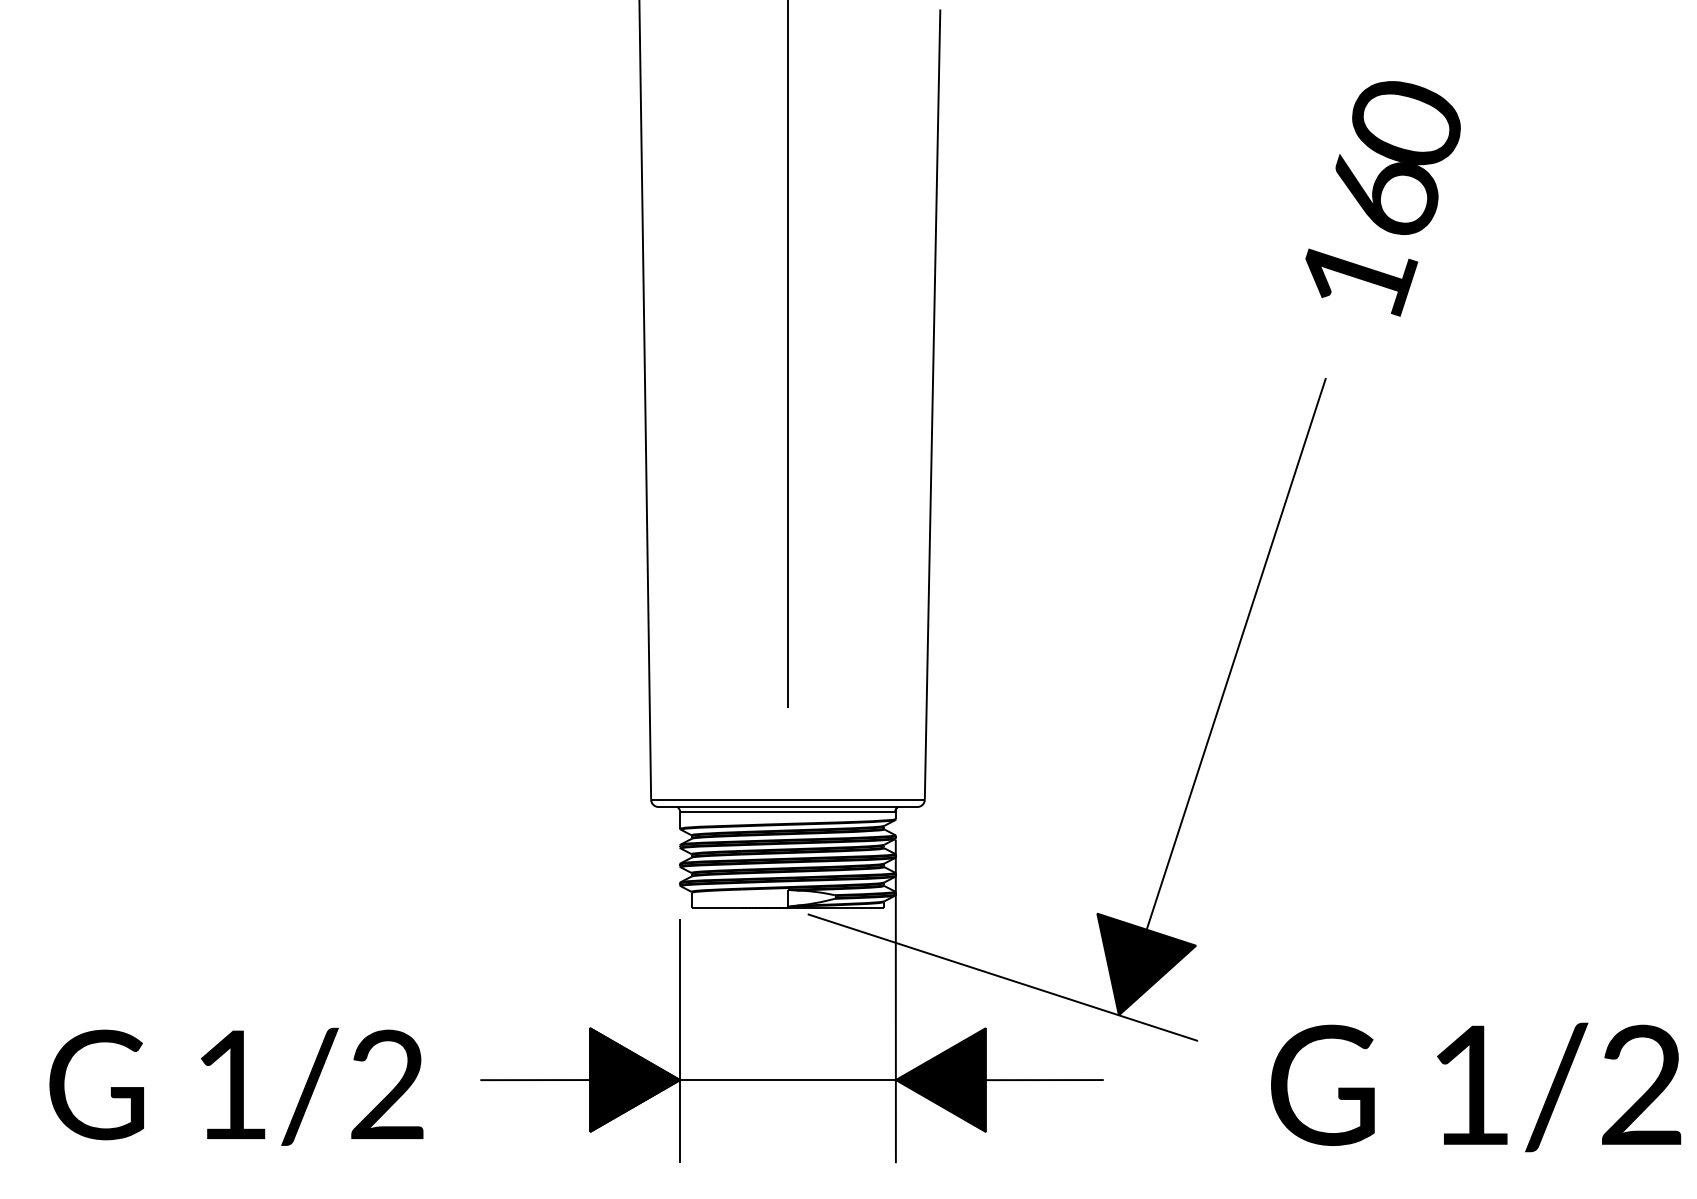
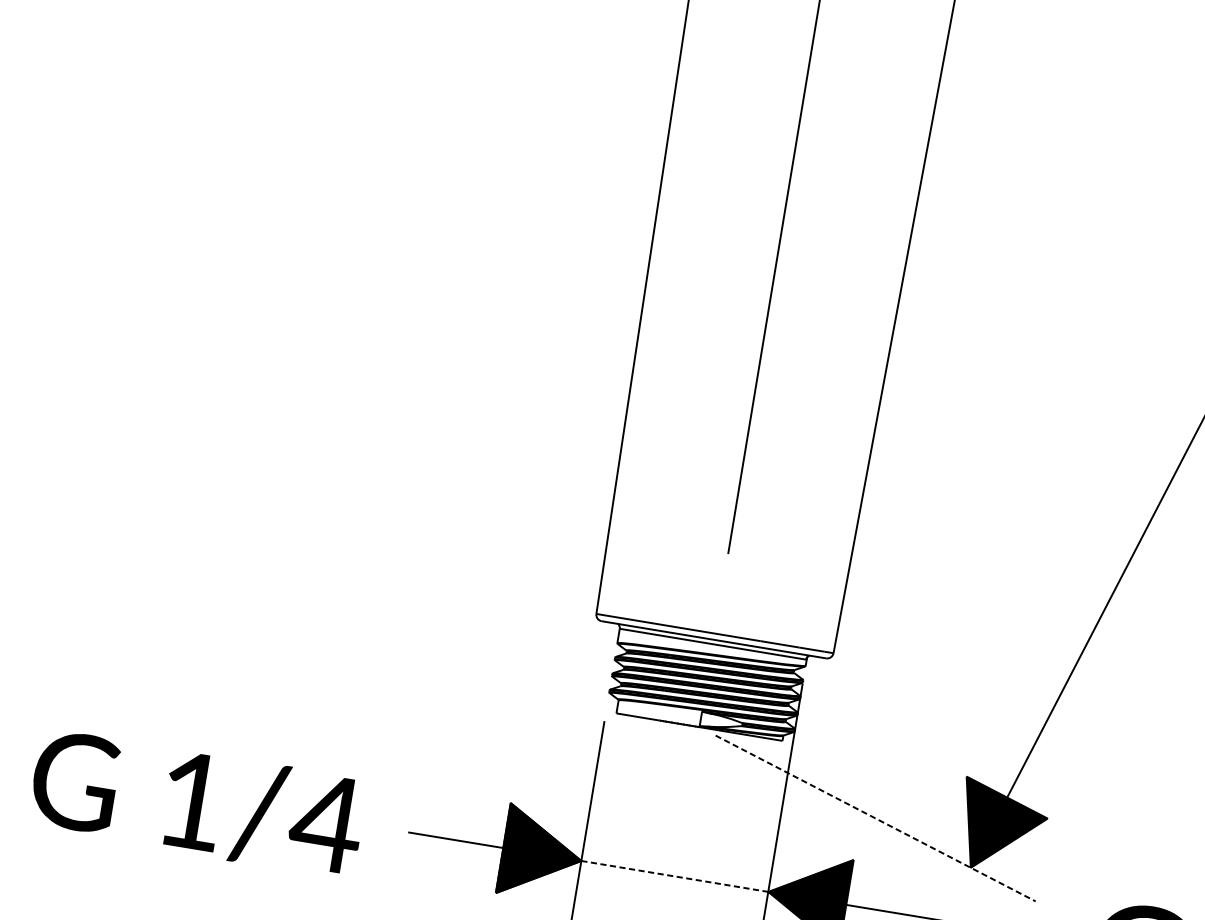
line: (1003, 977) -> (876, 818), solid -> dashed
line: (788, 1080) -> (675, 876), solid -> dashed
text: (386, 1084) -> (326, 822), 1/2 -> 1/4

